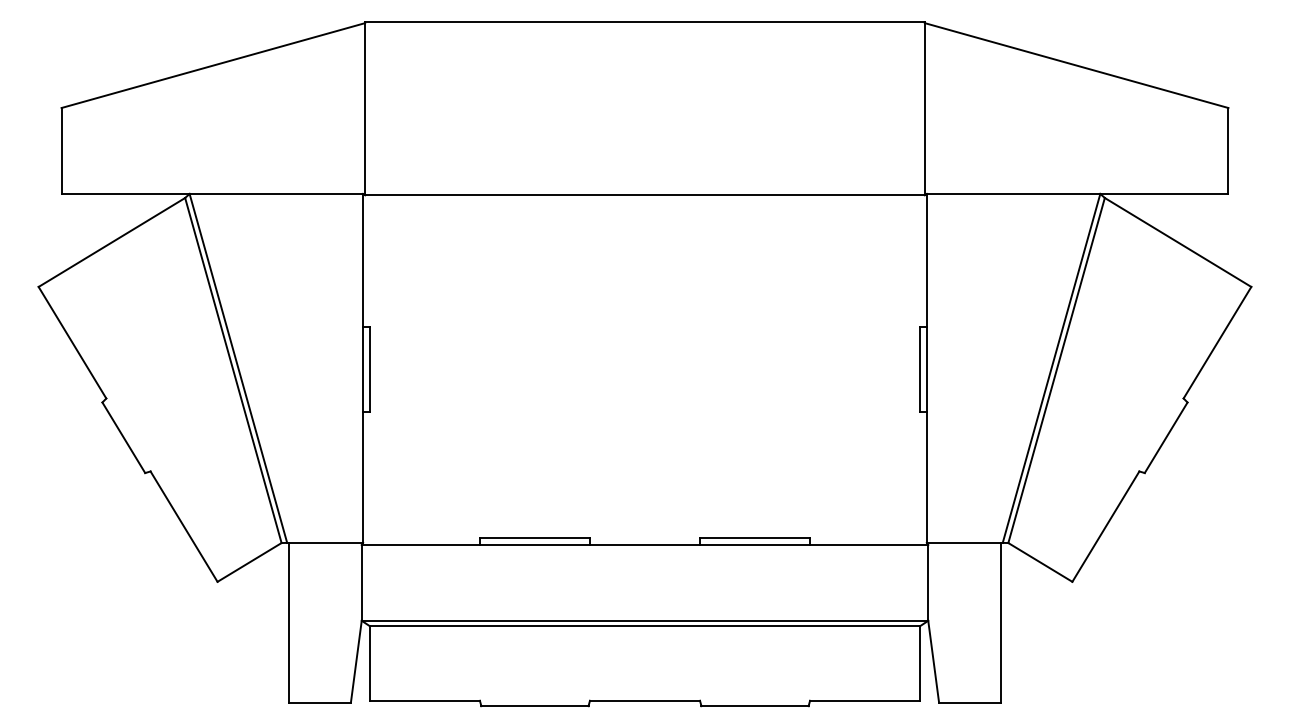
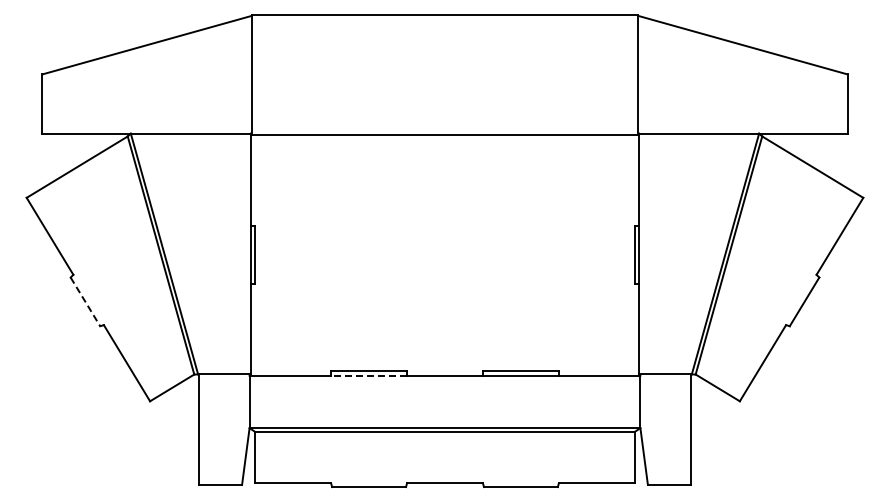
line: (123, 438) -> (85, 302), solid -> dashed
line: (535, 544) -> (369, 375), solid -> dashed

